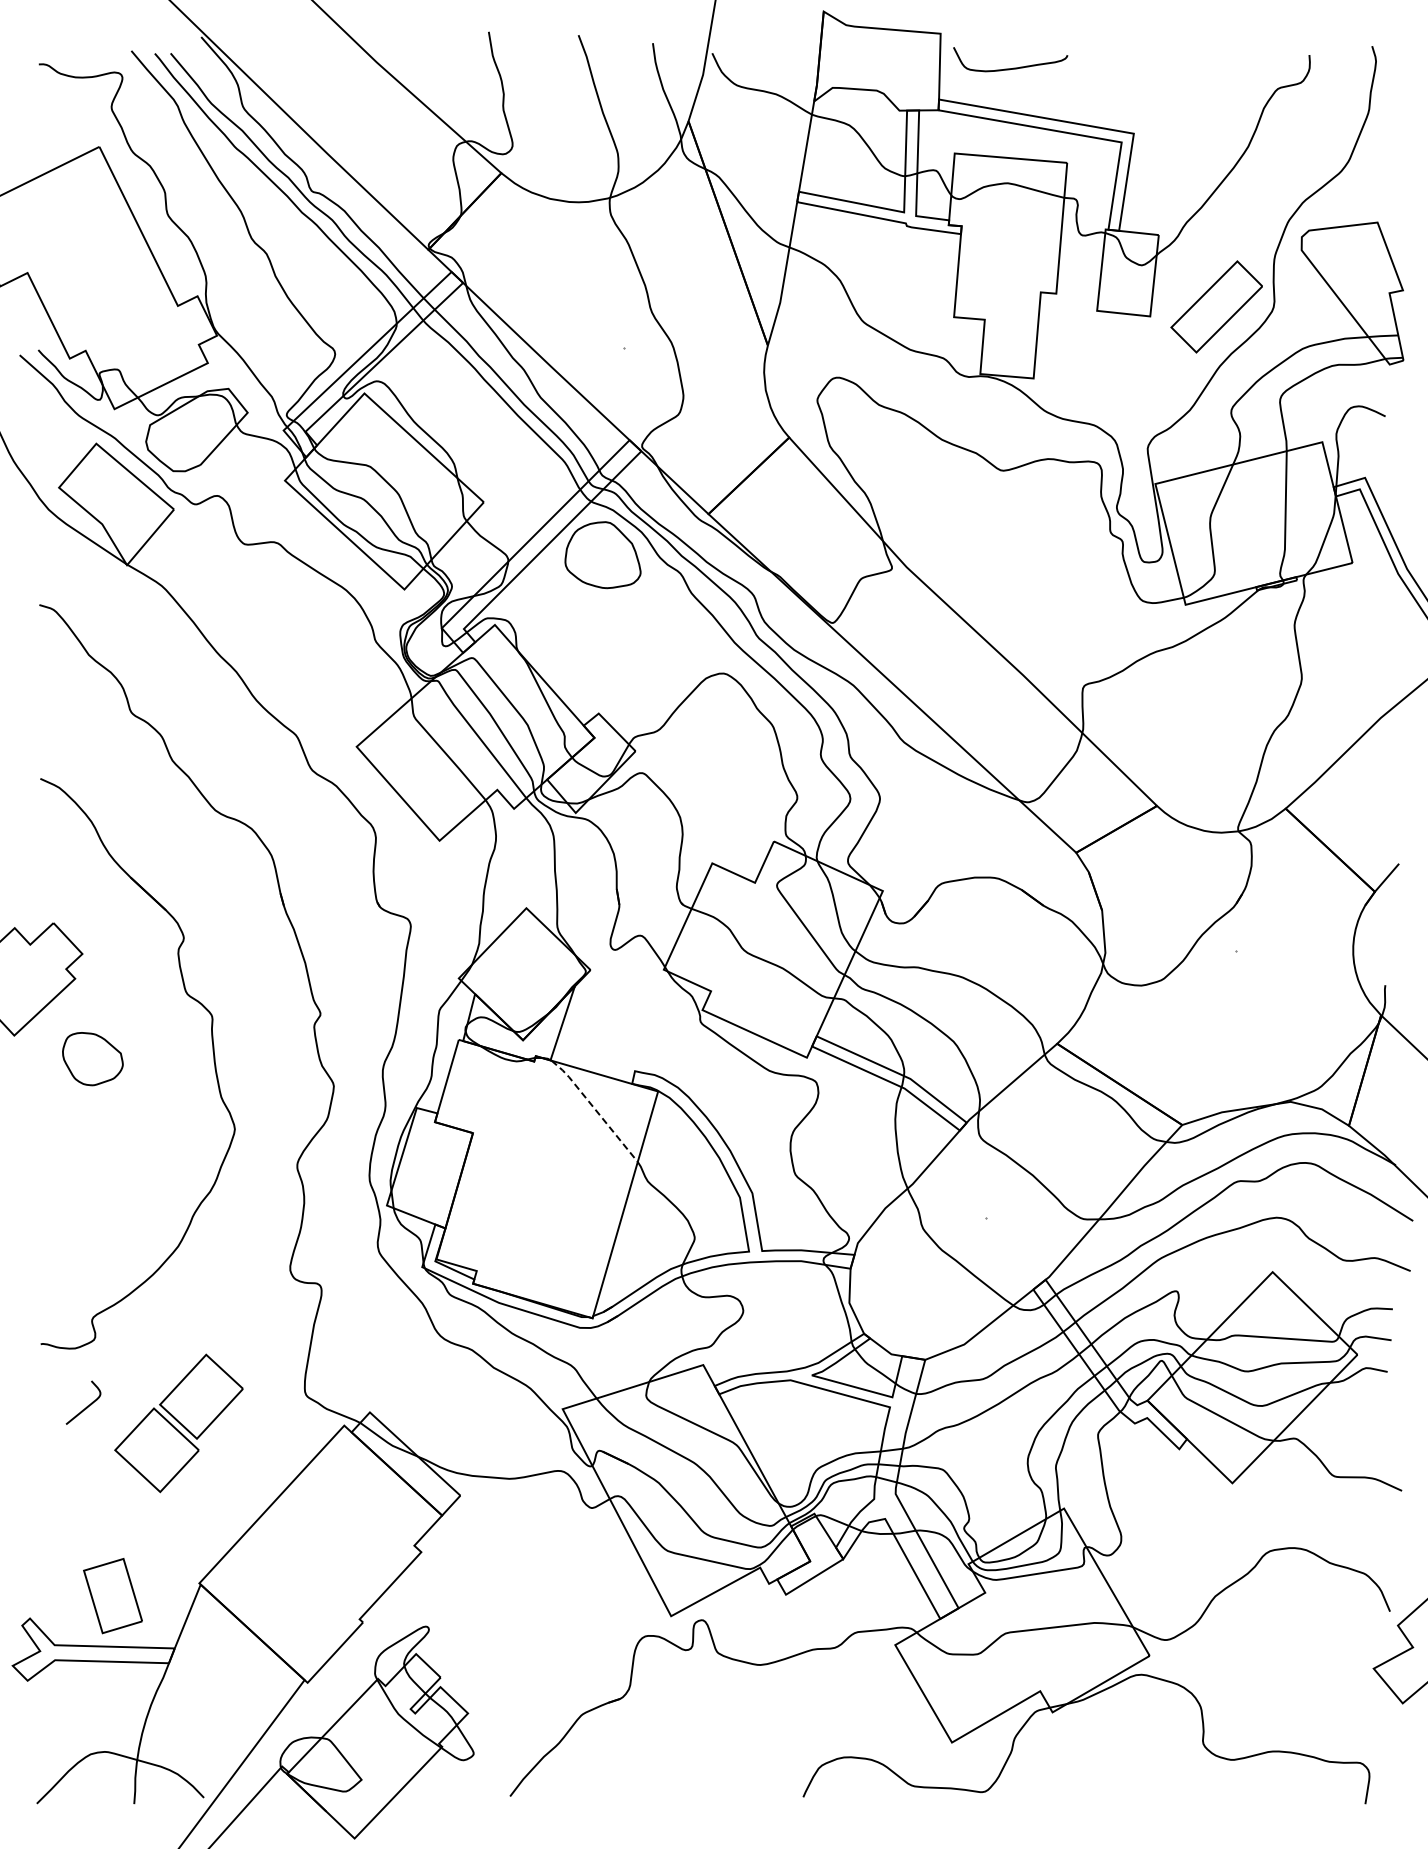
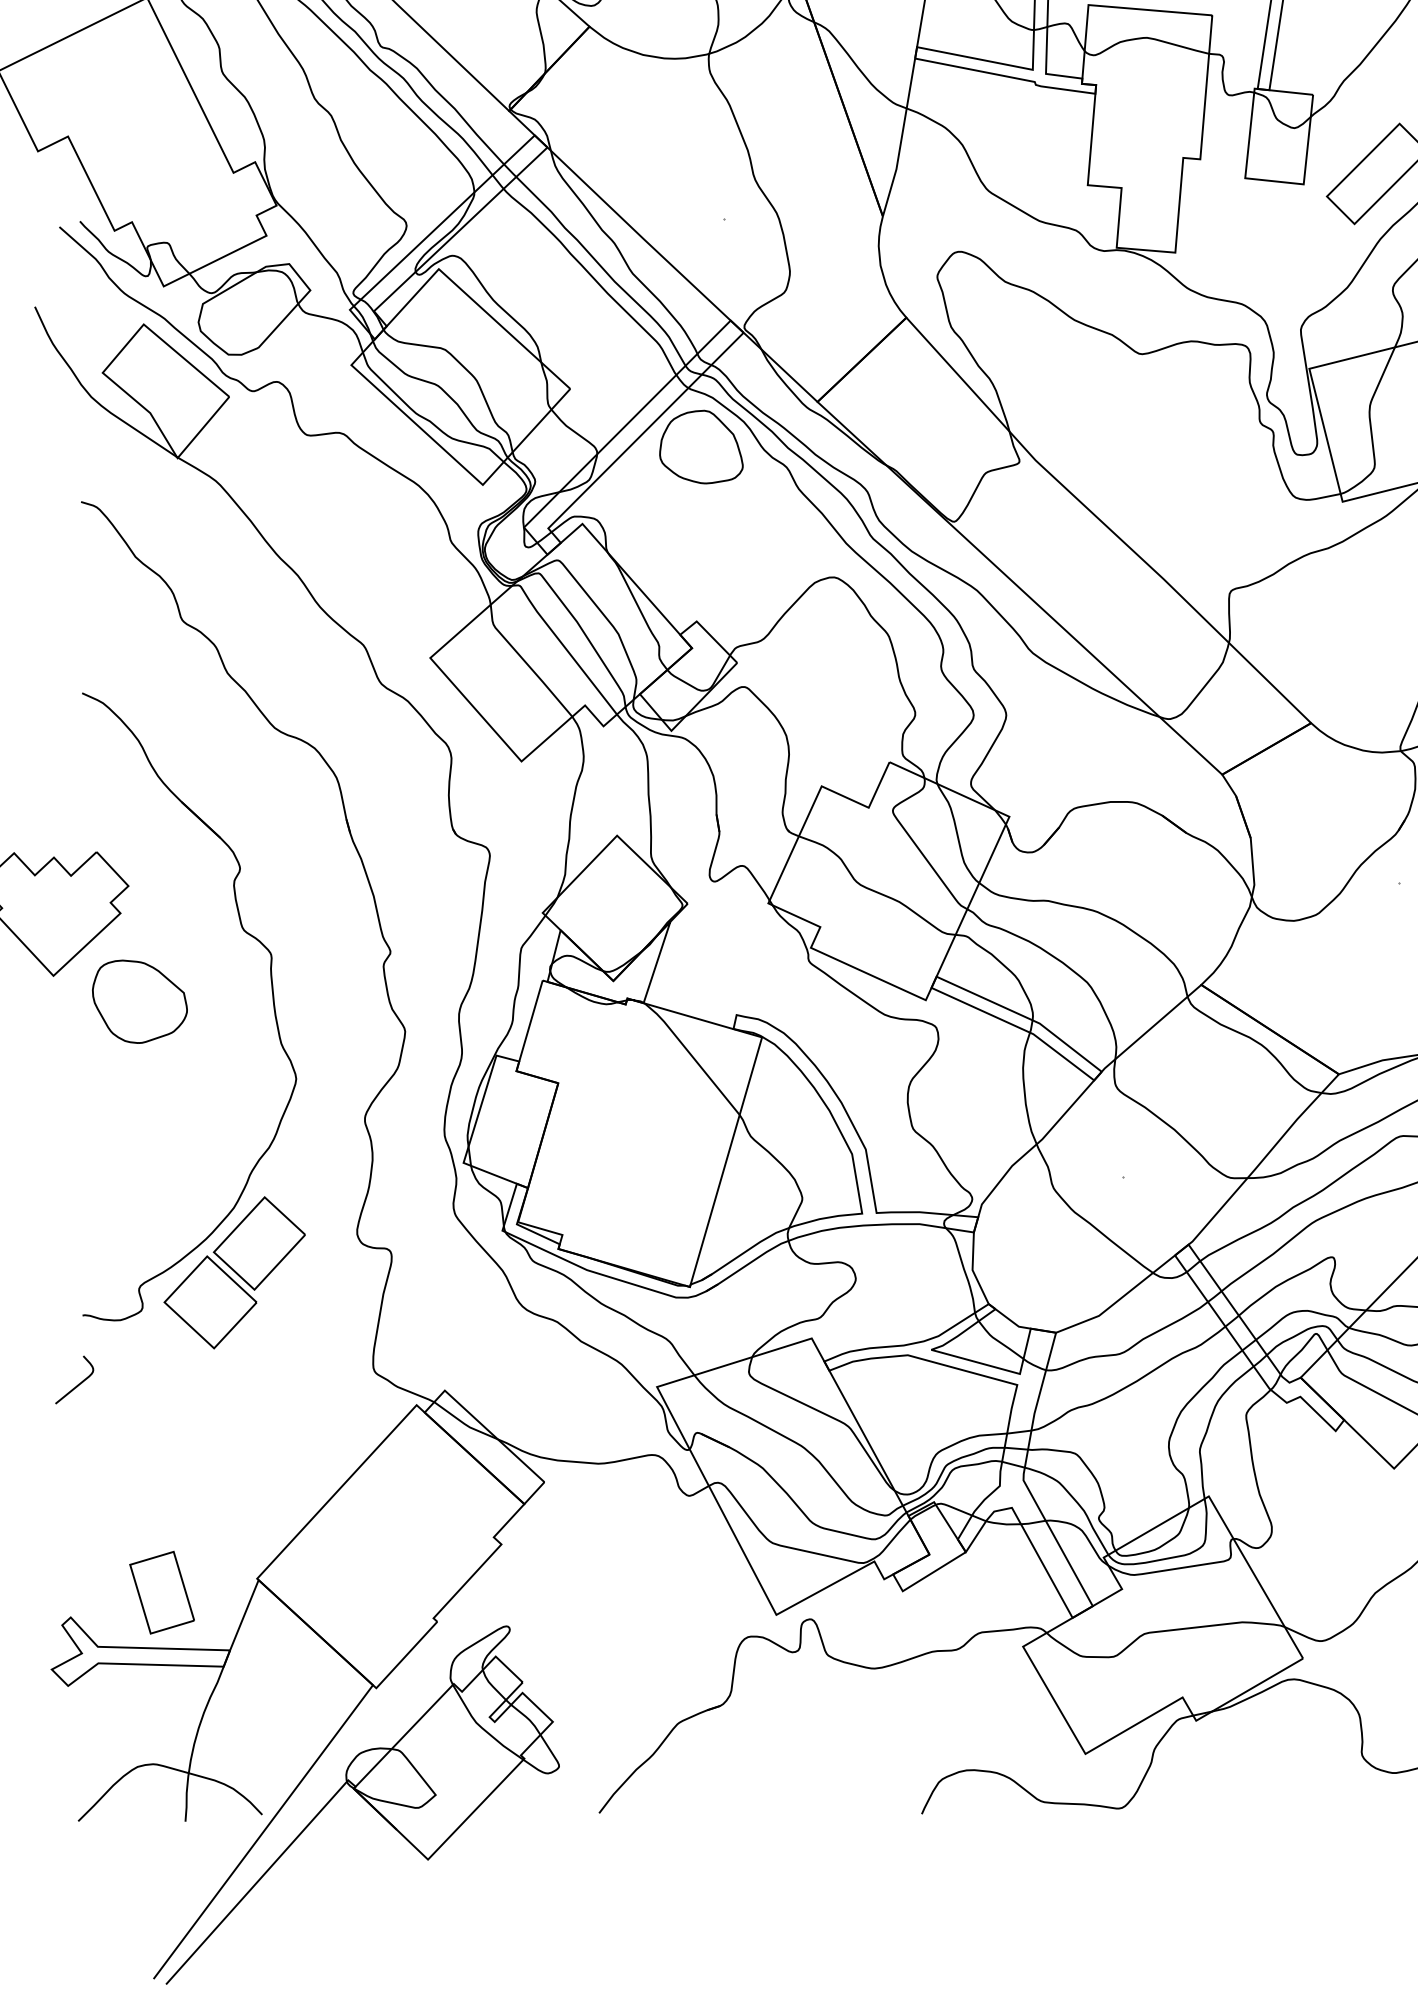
part: (92, 1058) -> (139, 1001), size x1.43
line: (595, 1109) -> (693, 1057), dashed -> solid
curve: (87, 1405) -> (79, 1382), moved
part: (178, 1423) -> (234, 1272), moved

